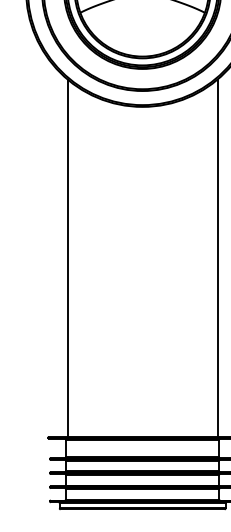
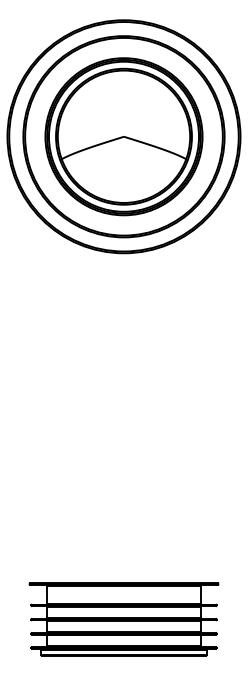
line: (67, 258) -> (48, 404), removed
line: (218, 258) -> (199, 404), removed

